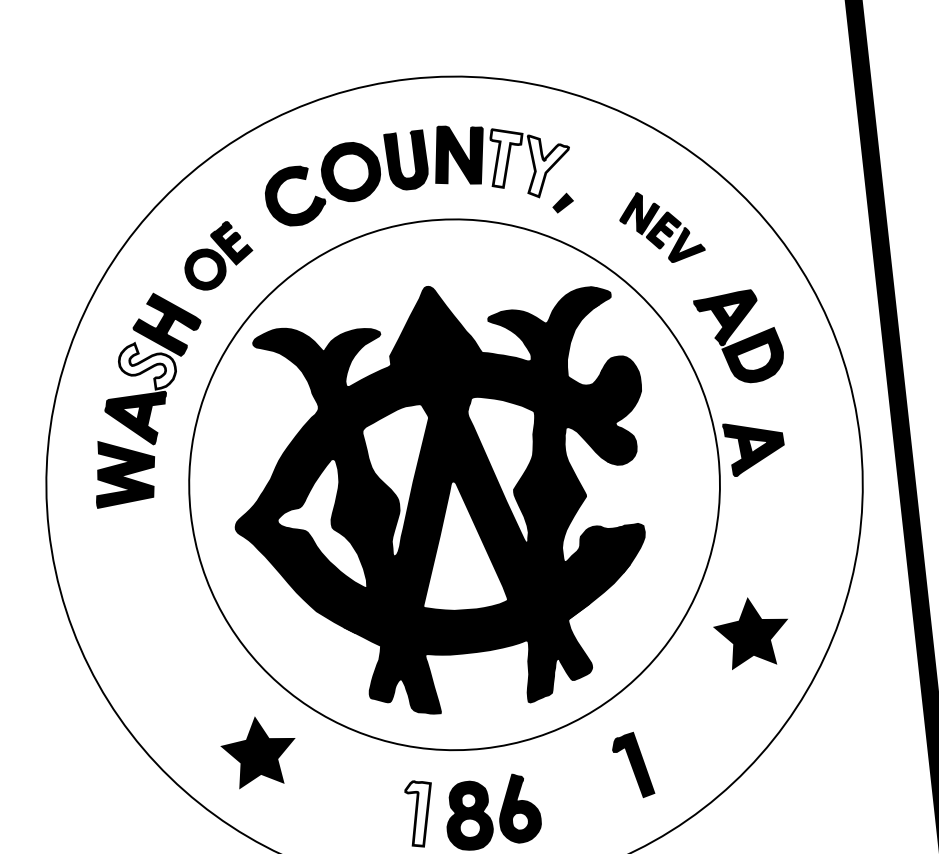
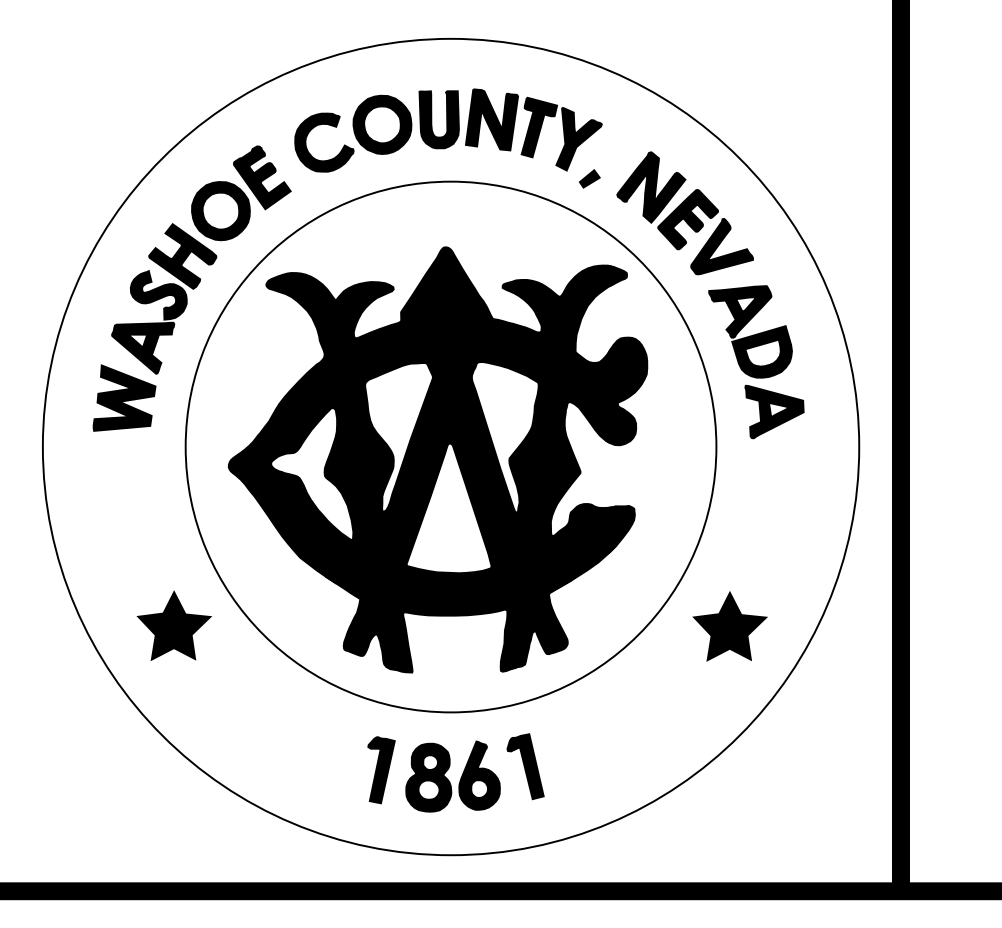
fill: (507, 157) -> (539, 127), added
fill: (547, 164) -> (578, 138), added
part: (660, 227) -> (684, 213), size x1.67
part: (218, 255) -> (241, 193), size x1.43
fill: (147, 366) -> (158, 295), added
part: (754, 447) -> (774, 411), moved
part: (258, 751) -> (173, 625), moved
part: (632, 765) -> (525, 766), moved
fill: (420, 812) -> (381, 769), added

